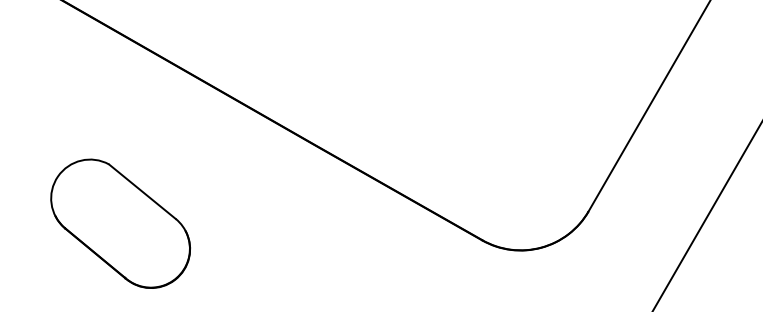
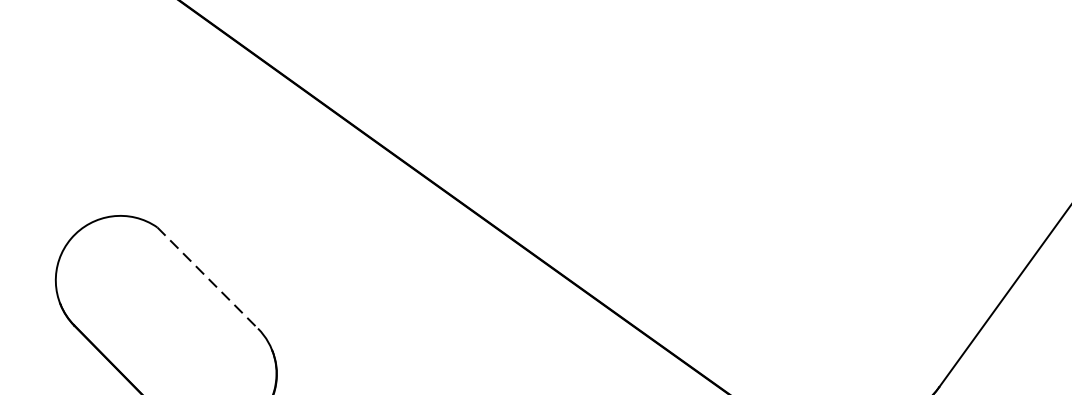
line: (142, 191) -> (207, 277), solid -> dashed

